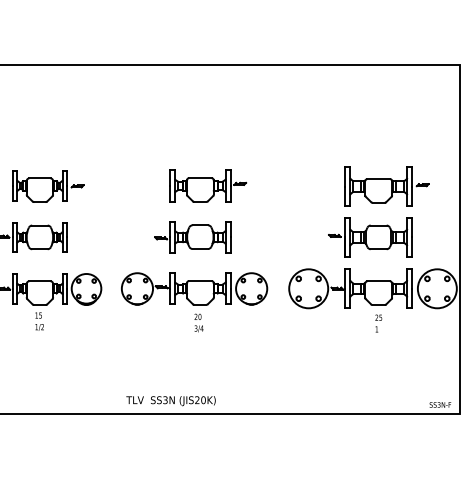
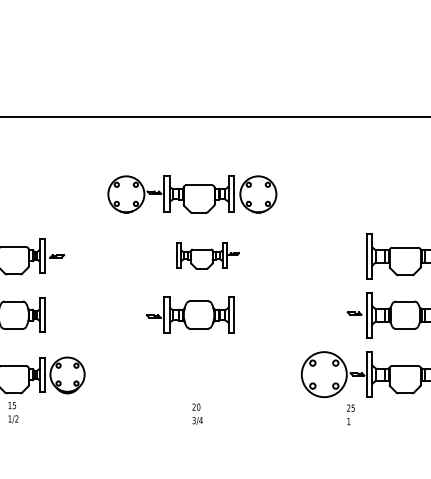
part: (208, 185) -> (208, 255), size x0.7
part: (194, 288) -> (192, 194), moved
text: (378, 323) -> (350, 414), moved

